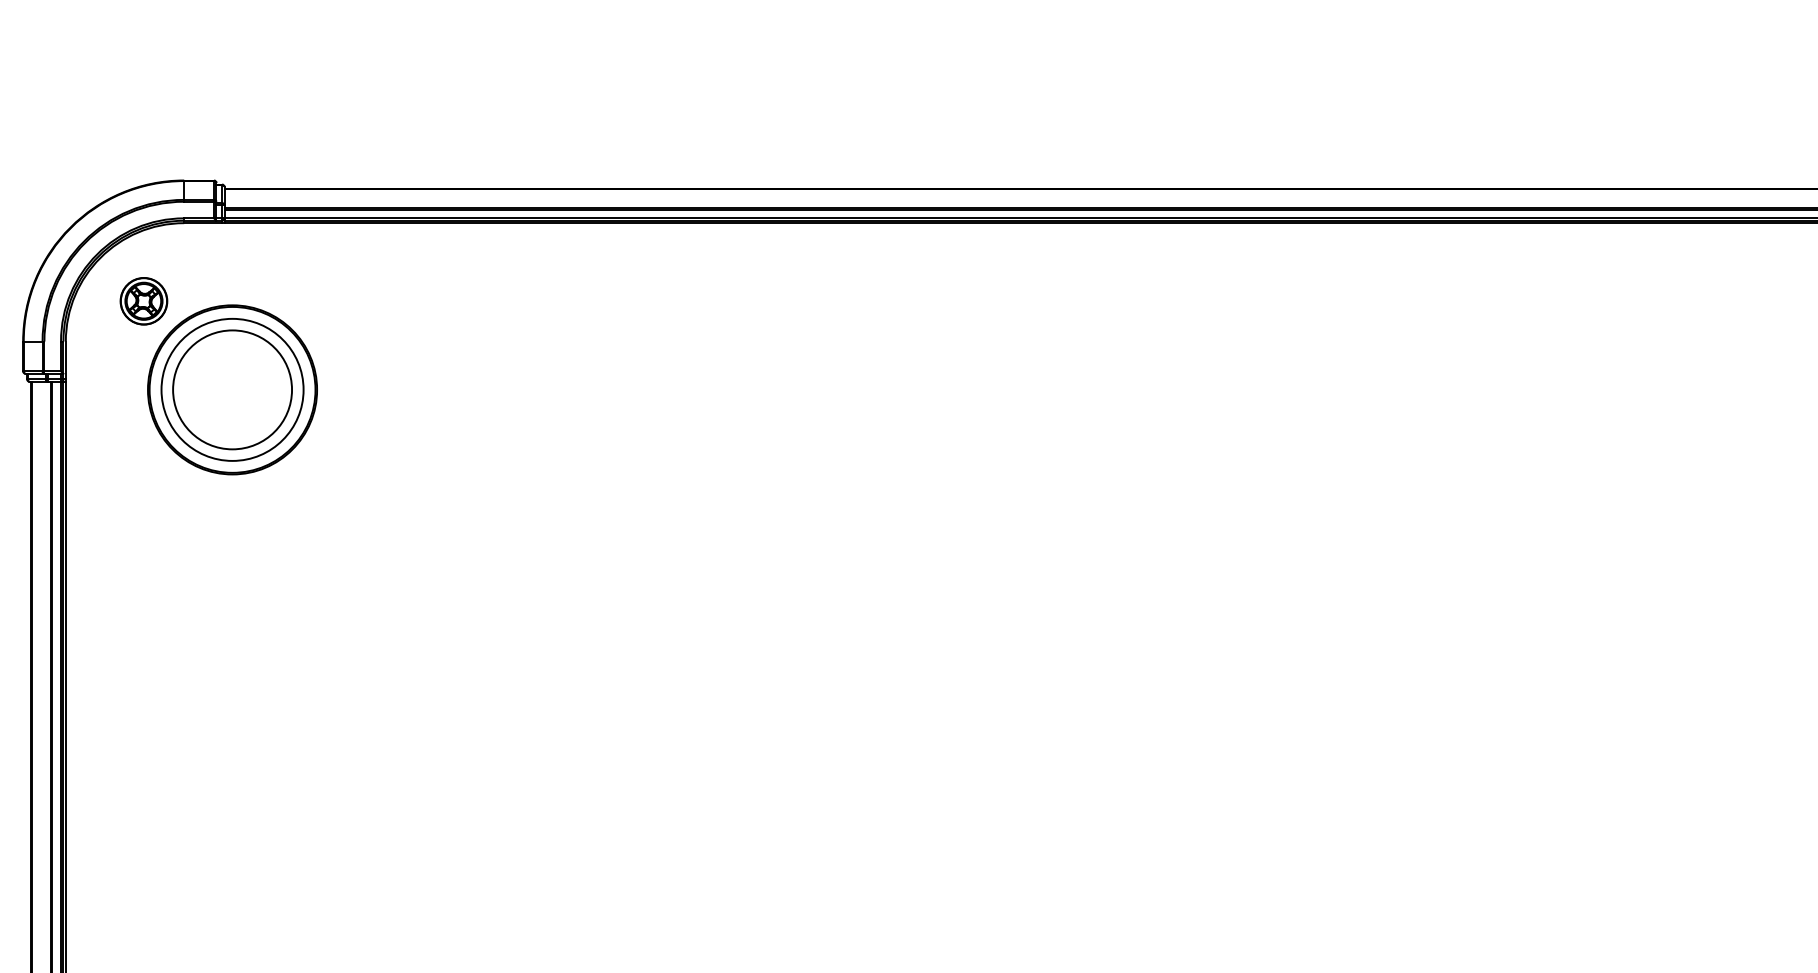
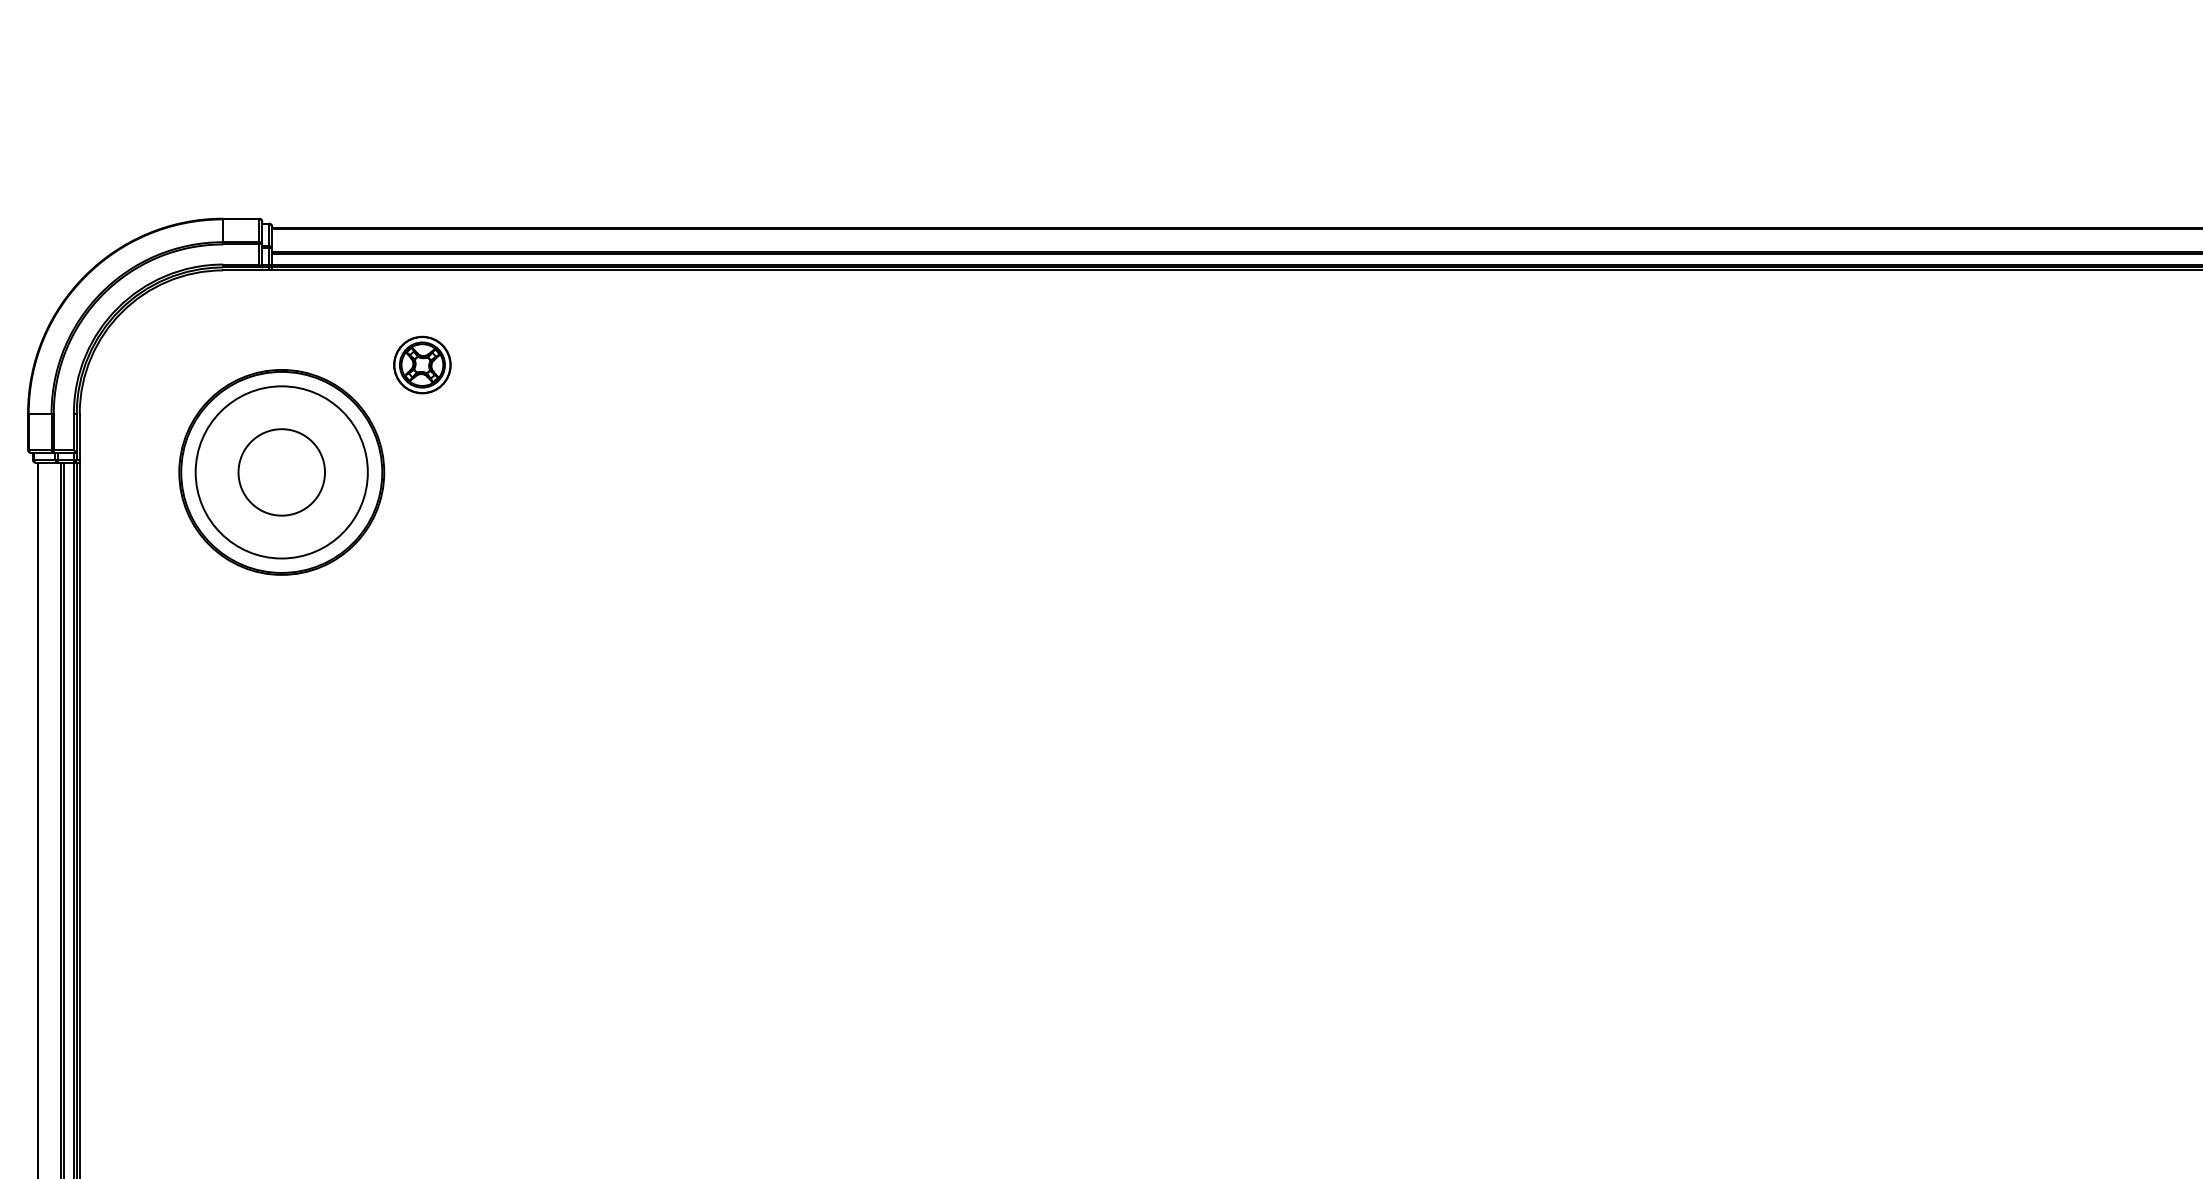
part: (144, 300) -> (422, 364), moved
circle: (232, 389) -> (281, 472), size x0.6

